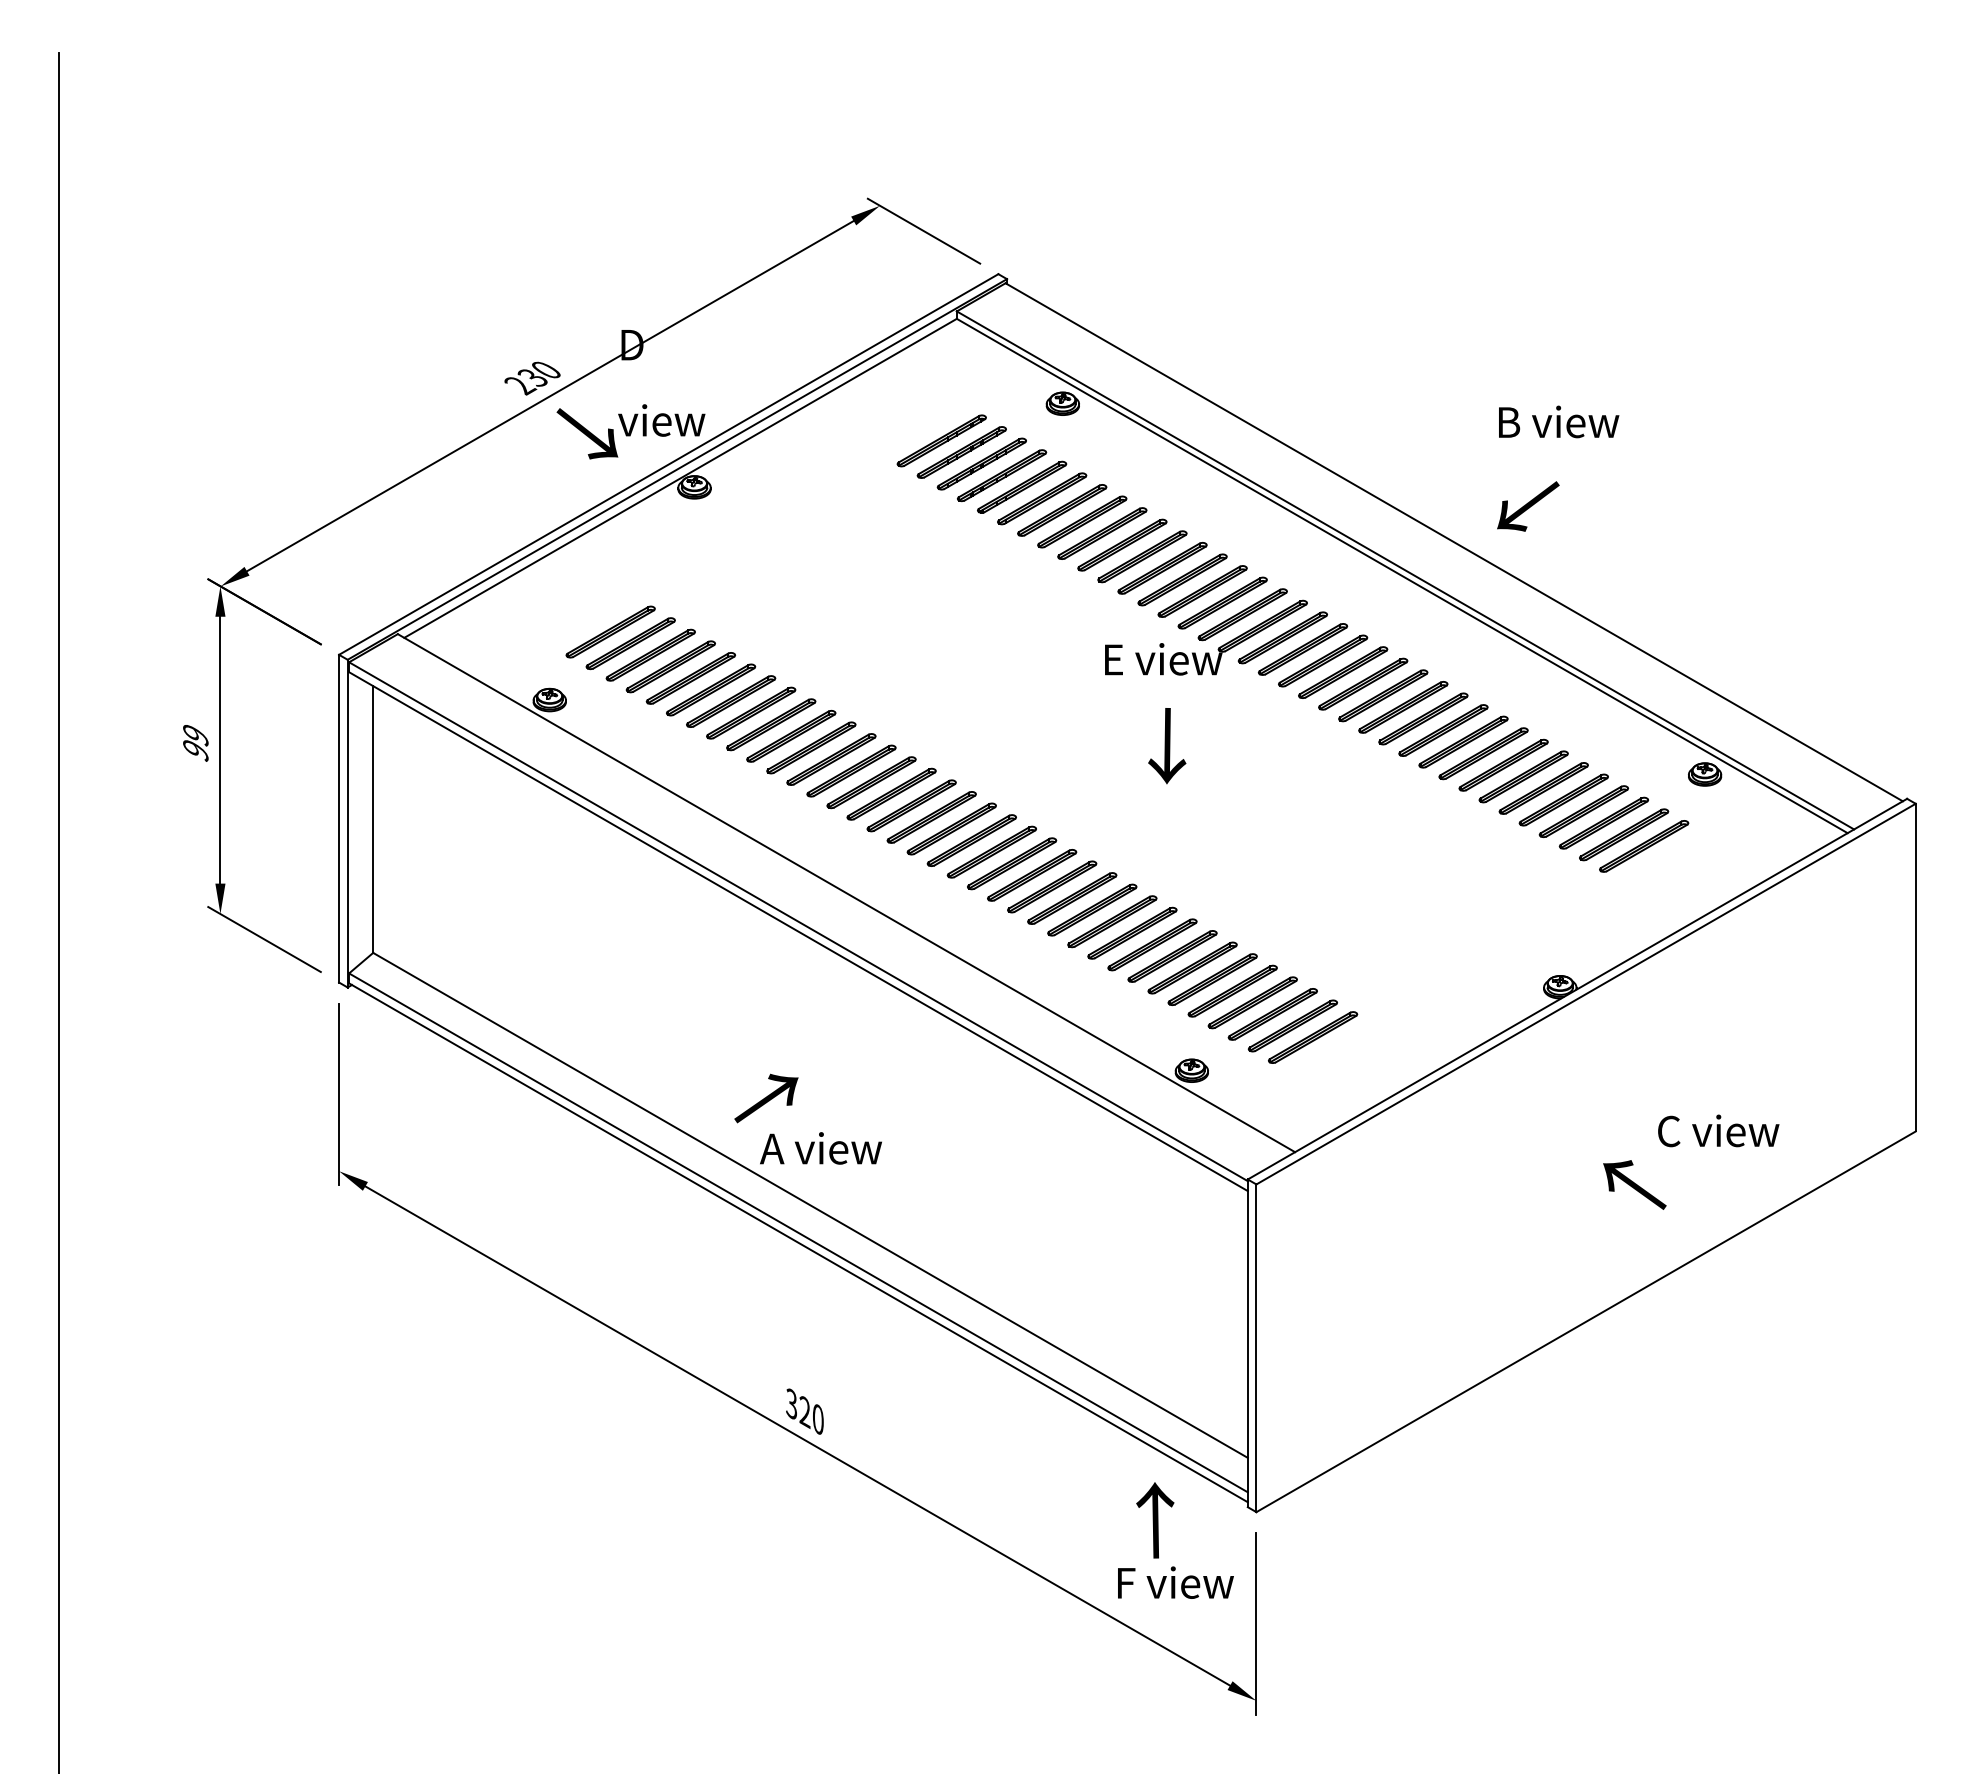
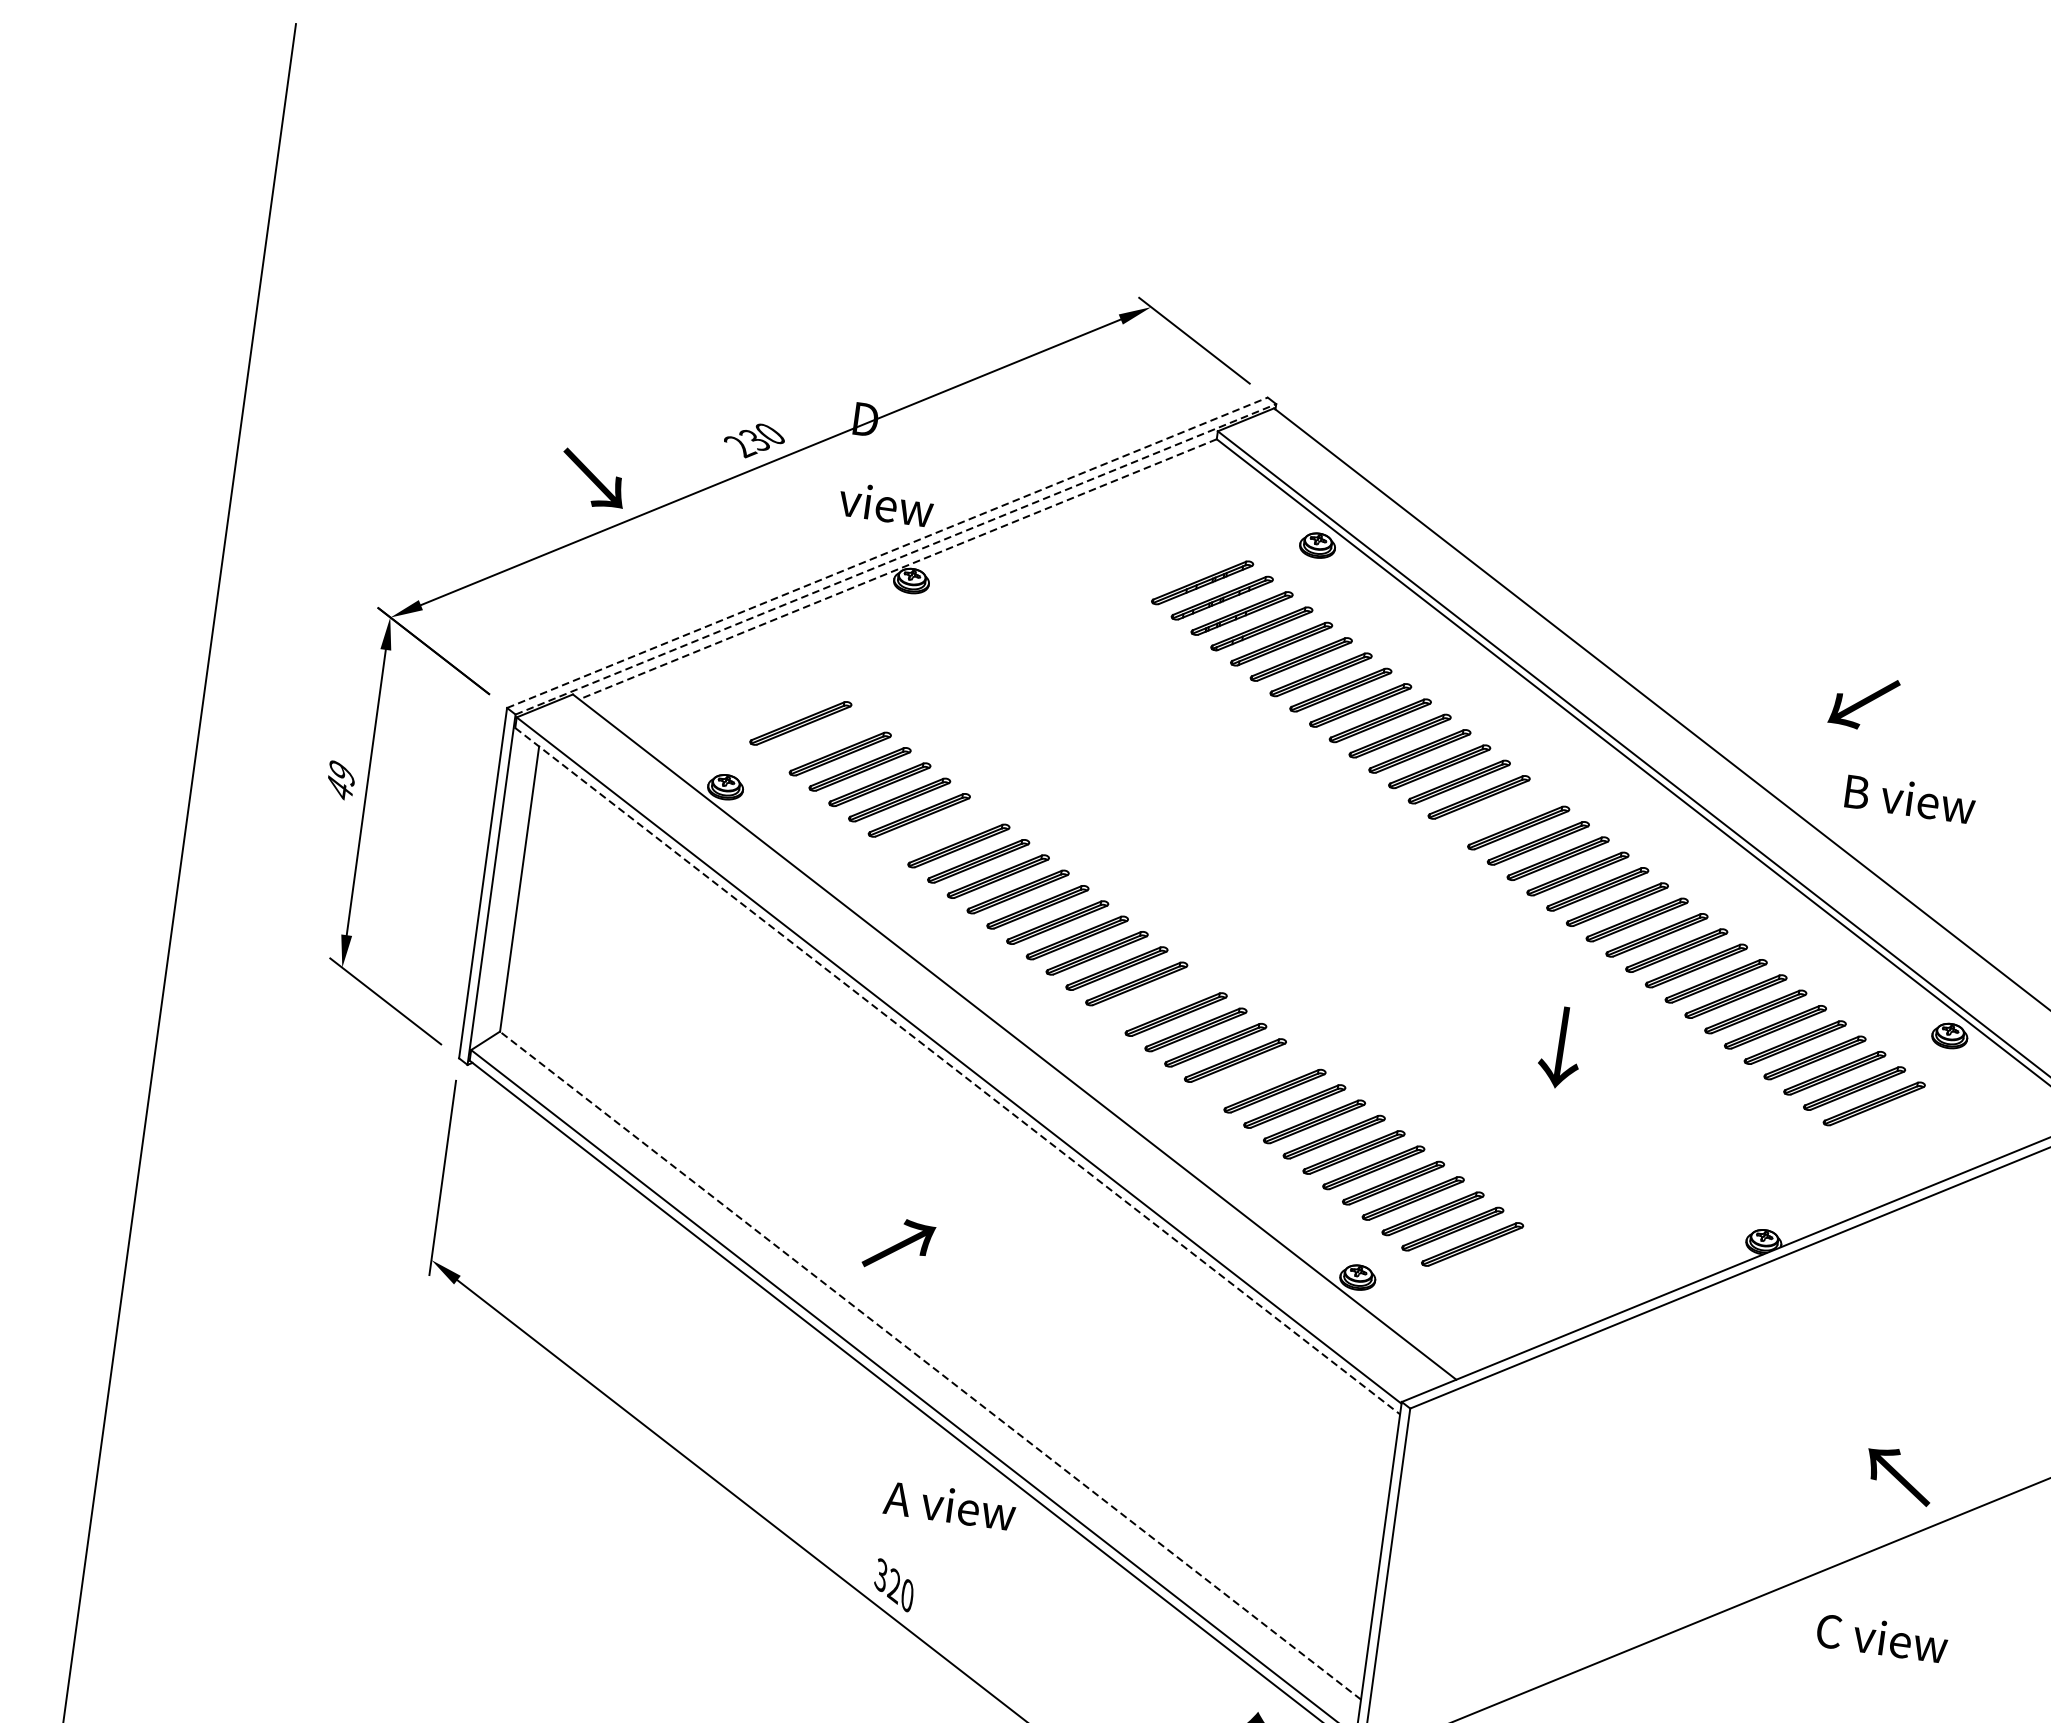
text: (1559, 421) -> (1911, 798), moved
text: (587, 433) -> (593, 478), moved
part: (941, 440) -> (1182, 567), removed
line: (668, 464) -> (887, 552), solid -> dashed
line: (677, 469) -> (896, 559), solid -> dashed
line: (680, 478) -> (897, 569), solid -> dashed
text: (1528, 506) -> (1864, 702), moved
part: (630, 643) -> (820, 738), removed
part: (1206, 652) -> (1434, 832), removed
part: (751, 712) -> (939, 830), removed
text: (1167, 746) -> (1561, 1048), moved
text: (195, 750) -> (339, 789), 99 -> 49
part: (971, 840) -> (1156, 999), removed
part: (1072, 898) -> (1255, 1075), removed
line: (798, 931) -> (957, 1071), solid -> dashed
part: (1313, 1037) -> (1492, 1259), removed
text: (1718, 1130) -> (1882, 1637), moved
text: (820, 1148) -> (949, 1505), moved
text: (1634, 1184) -> (1898, 1475), moved
line: (810, 1205) -> (930, 1365), solid -> dashed

